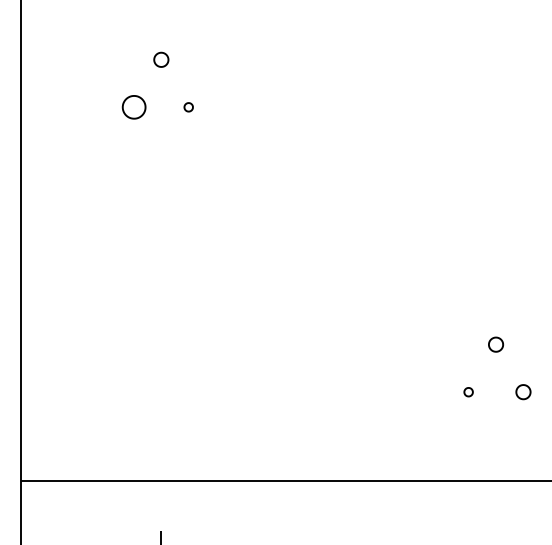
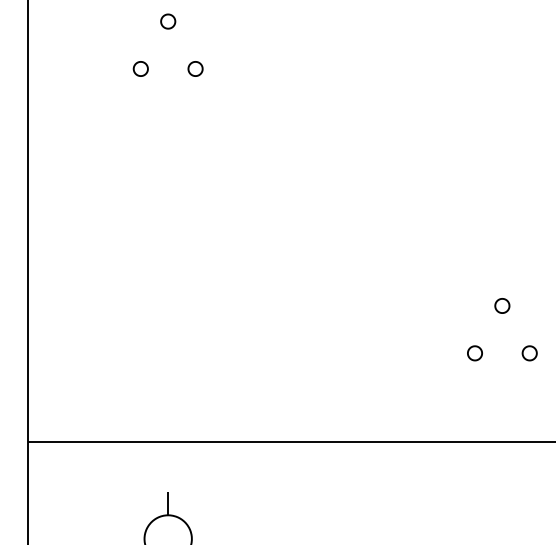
part: (133, 106) -> (140, 68), size x0.62
part: (188, 106) -> (195, 68), size x1.67
part: (468, 392) -> (474, 353), size x1.67

